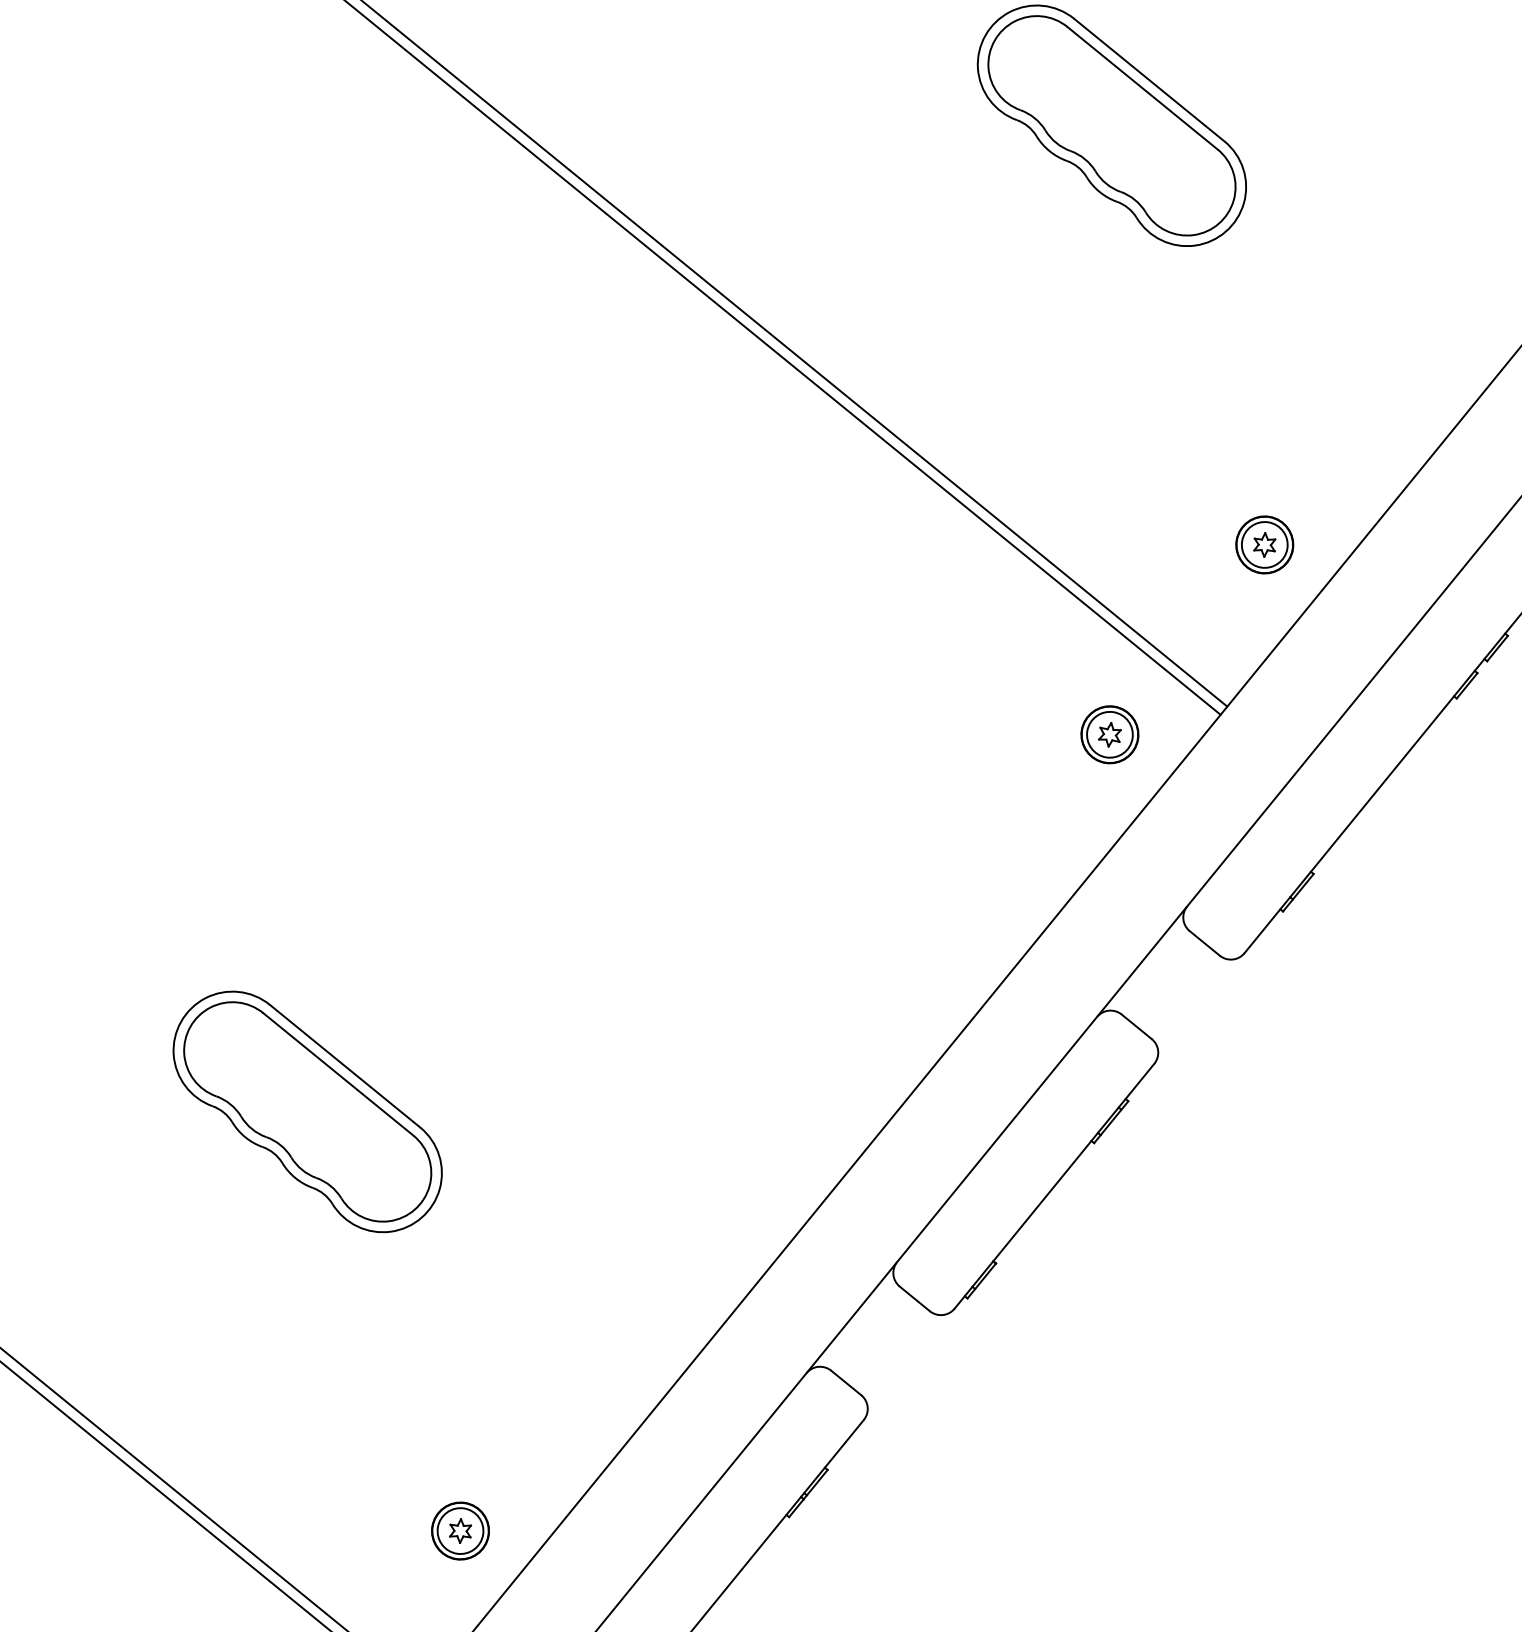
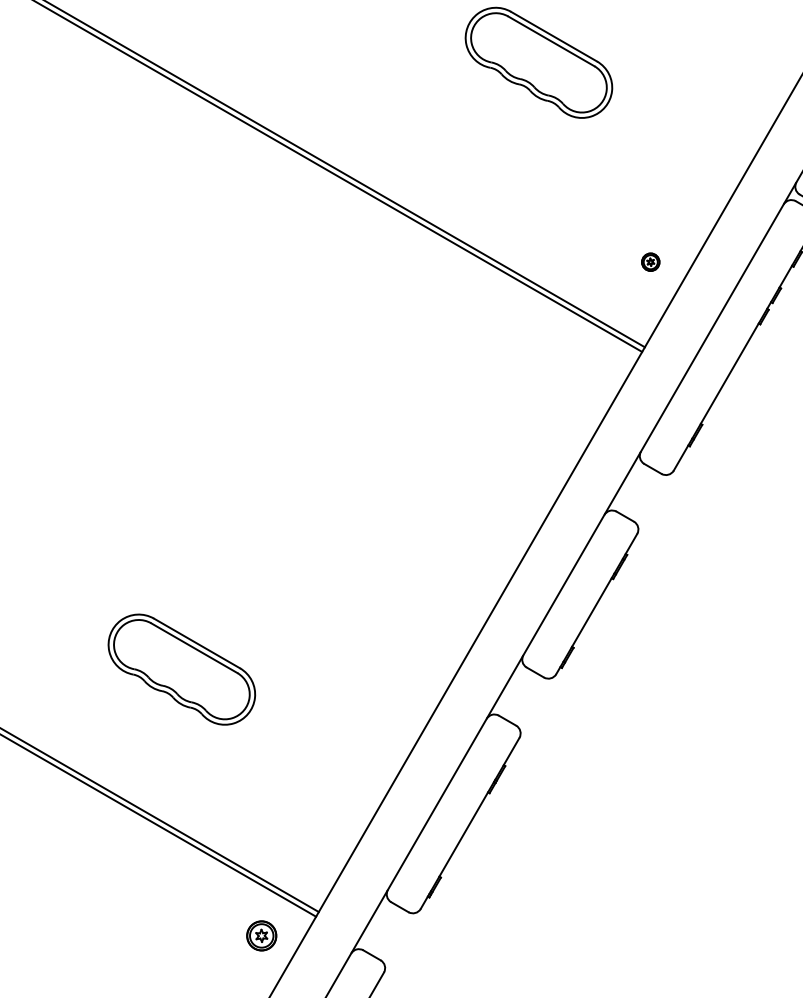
part: (1264, 543) -> (650, 261), size x0.6
part: (1109, 733) -> (587, 370), removed
part: (307, 1111) -> (181, 669), moved
part: (460, 1529) -> (324, 826), removed

